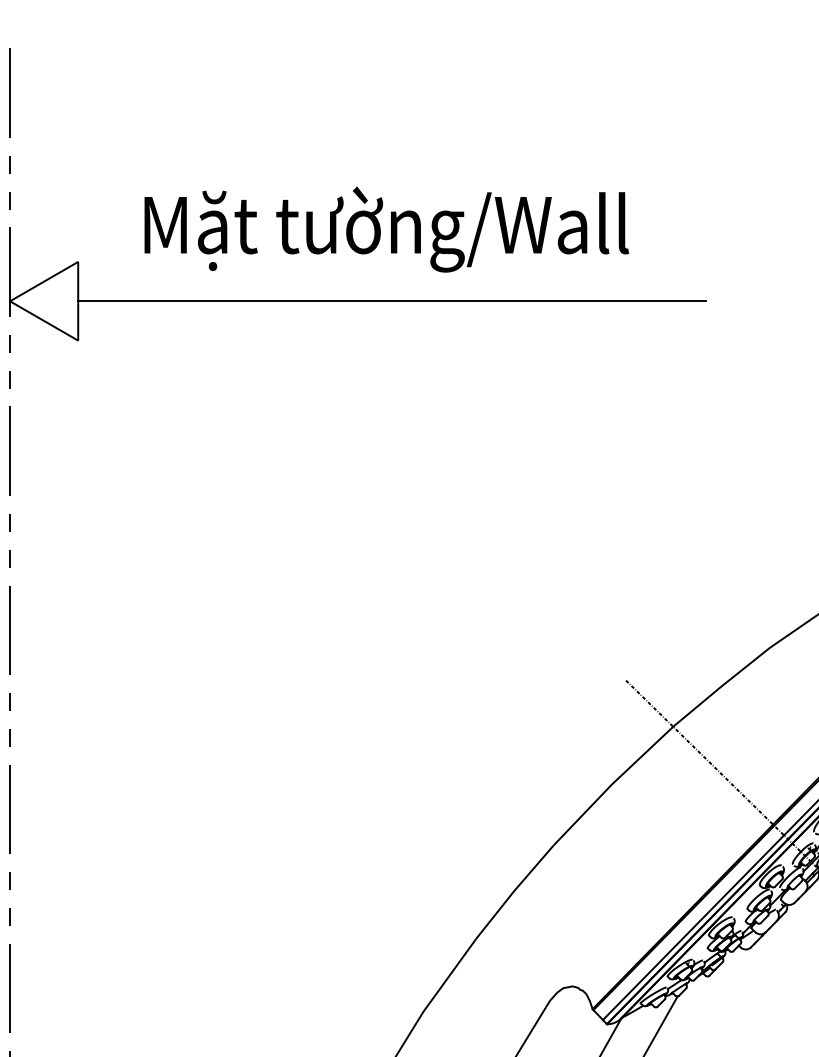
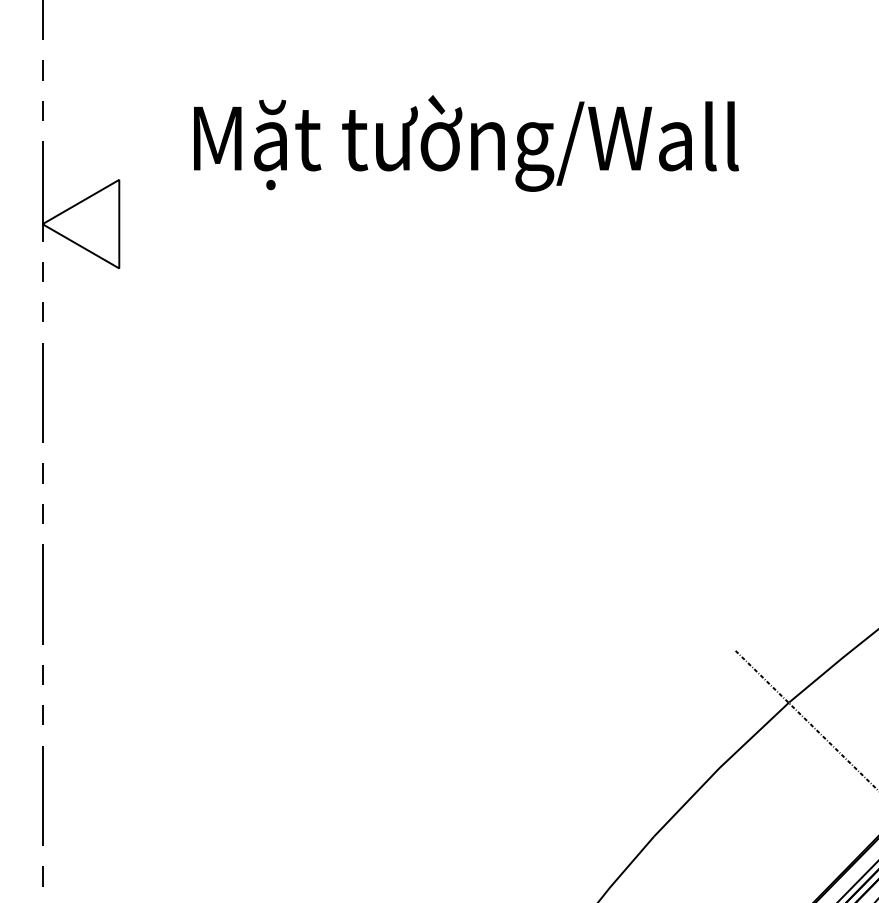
line: (392, 301) -> (472, 224), removed

